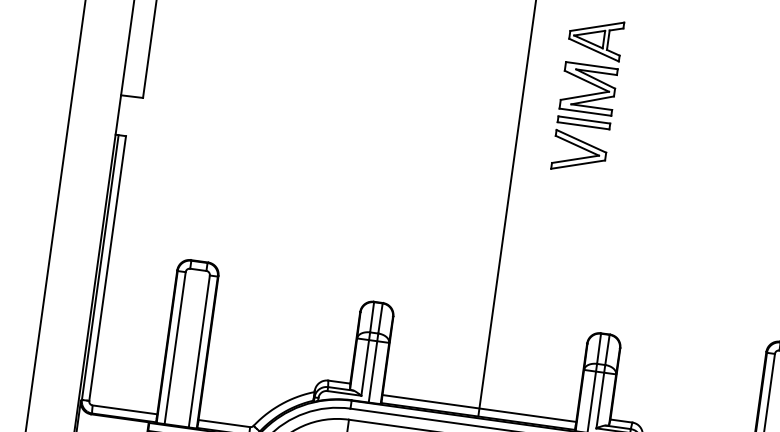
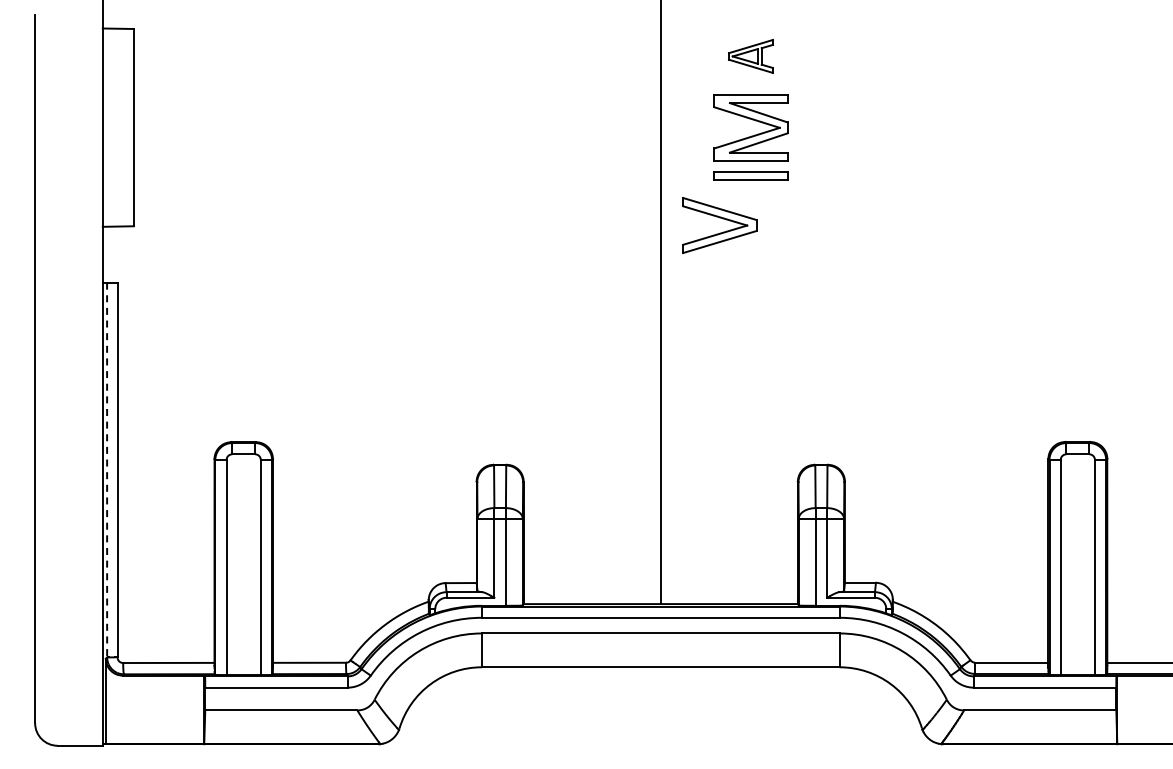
part: (595, 38) -> (750, 56), size x0.6
part: (580, 147) -> (719, 218), moved
line: (100, 267) -> (107, 470), solid -> dashed
line: (479, 408) -> (660, 592), removed

